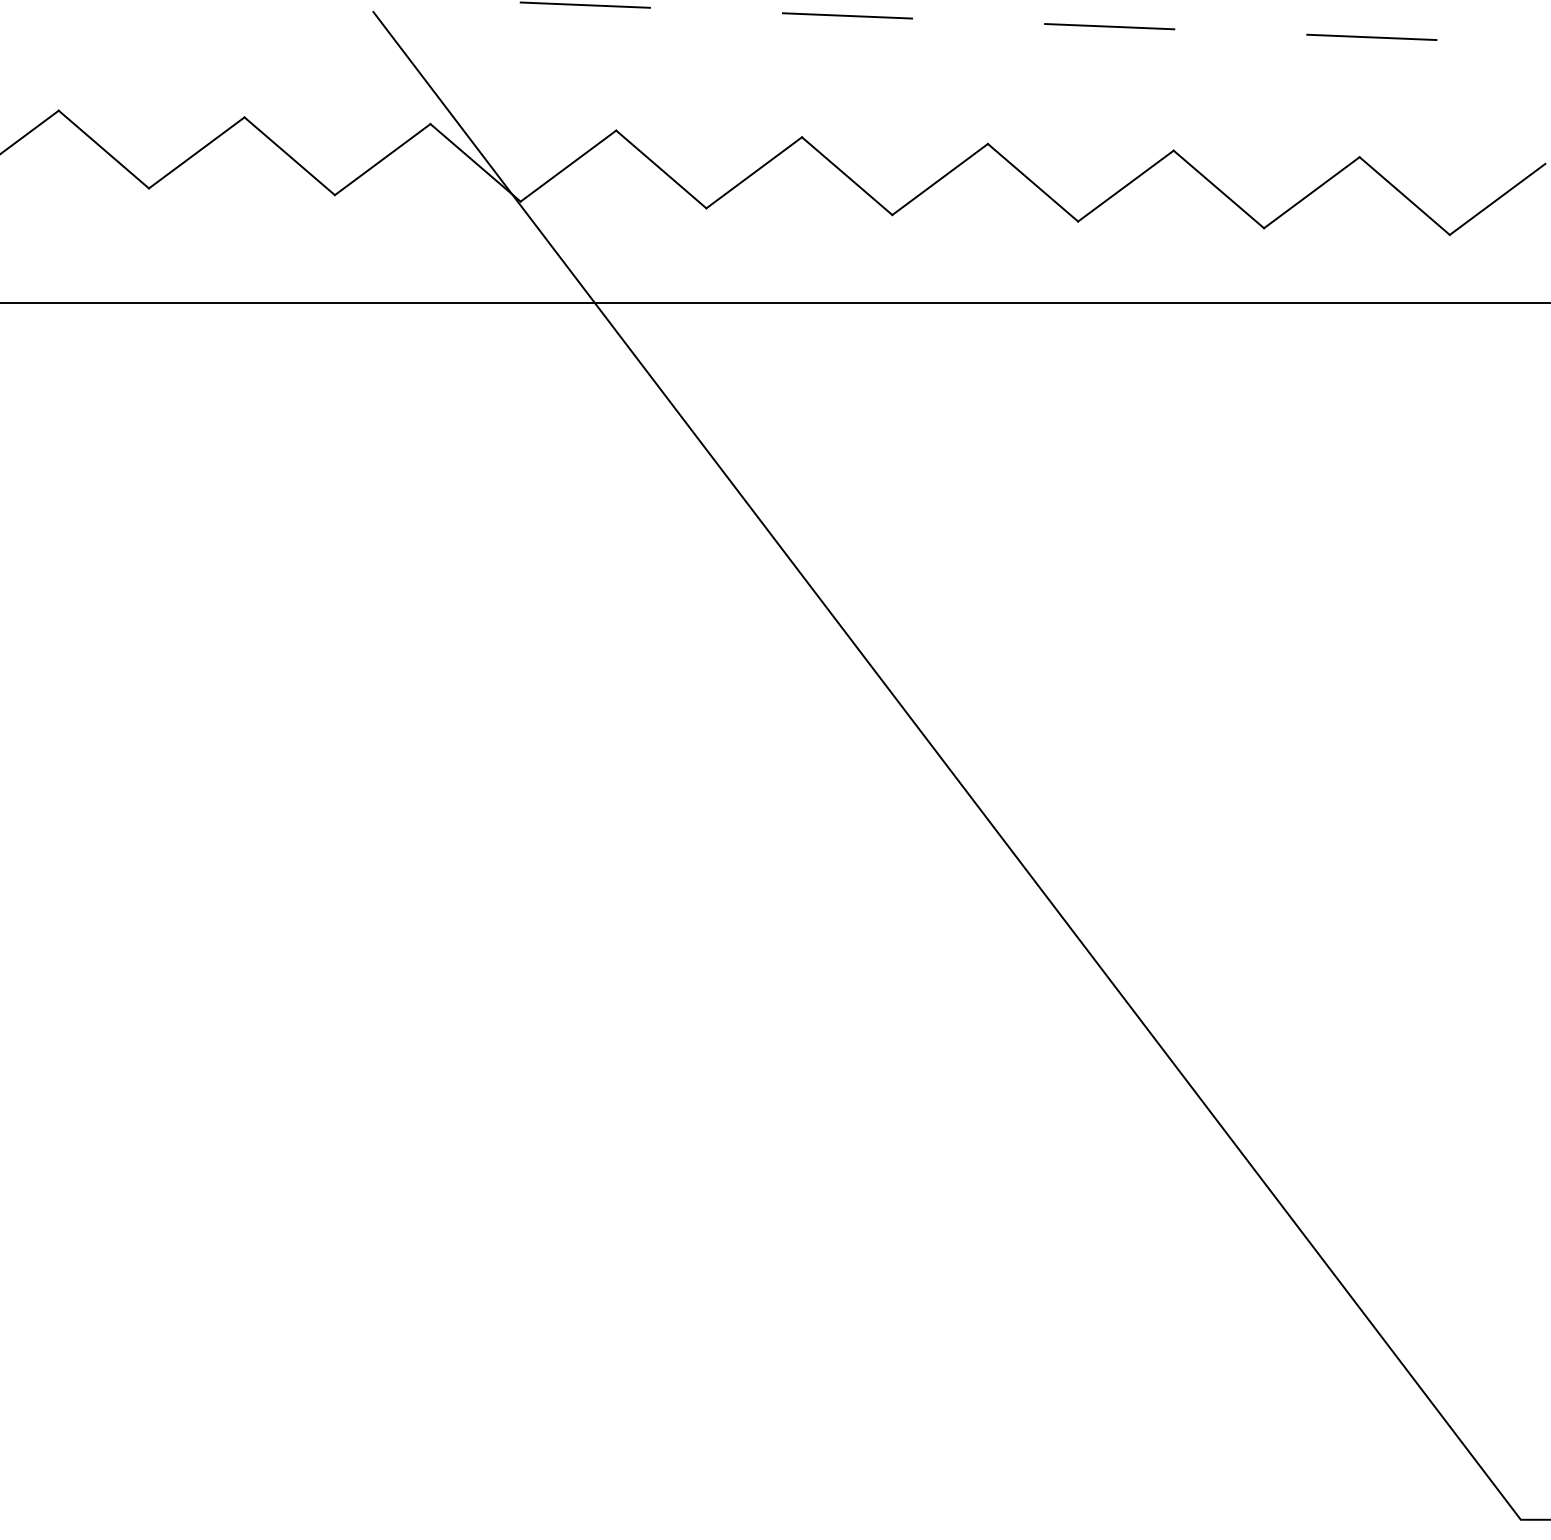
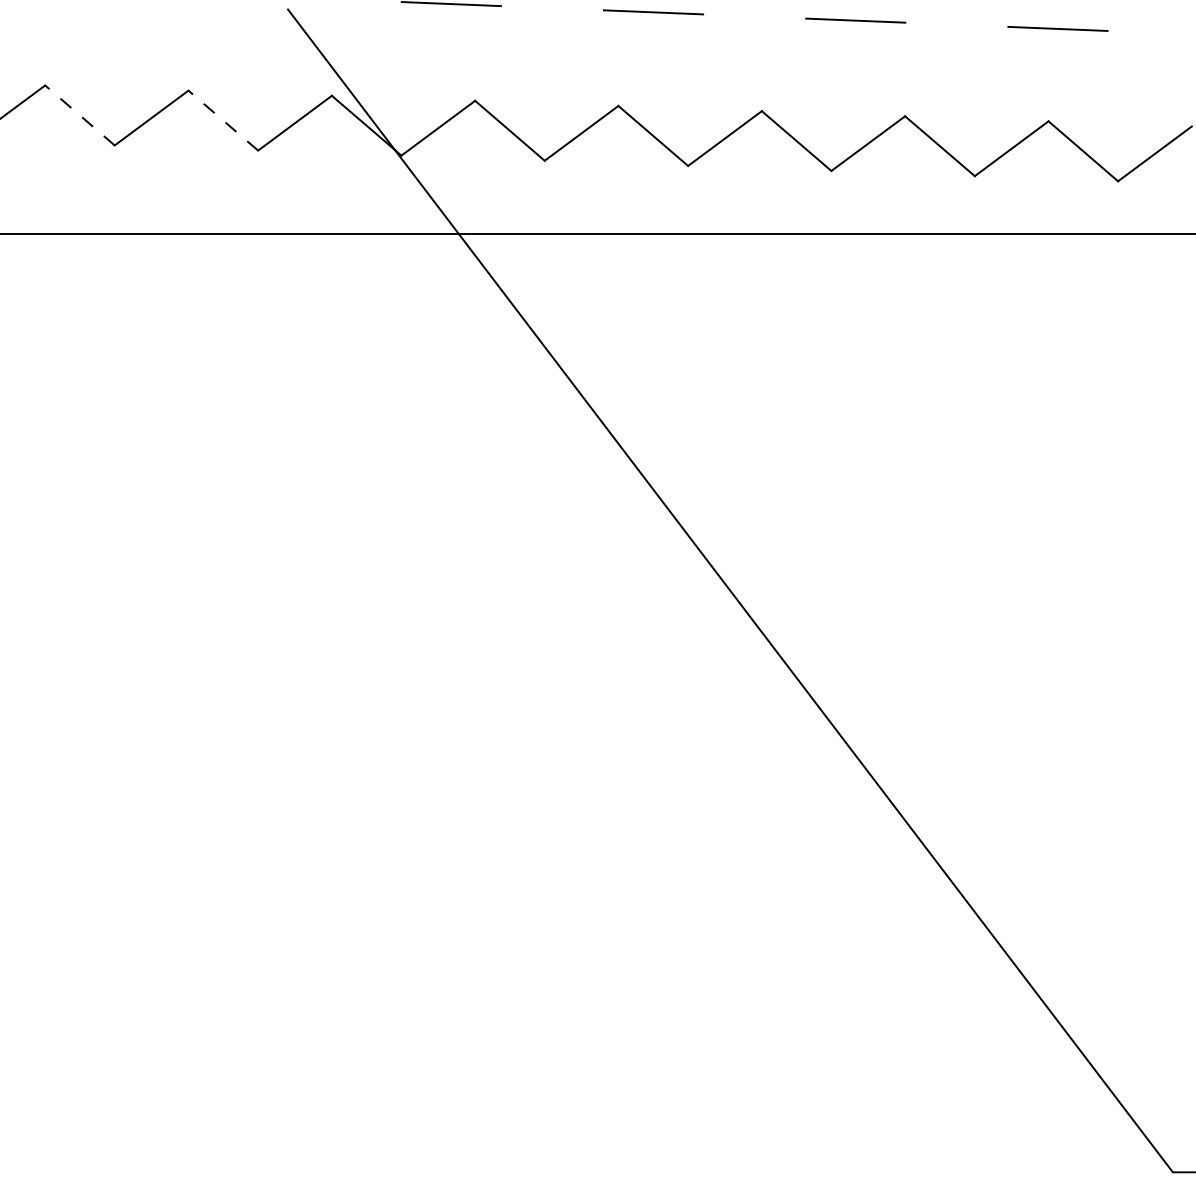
line: (103, 149) -> (79, 115), solid -> dashed
line: (289, 156) -> (223, 120), solid -> dashed

